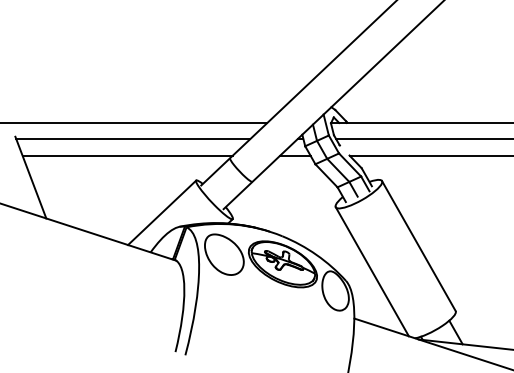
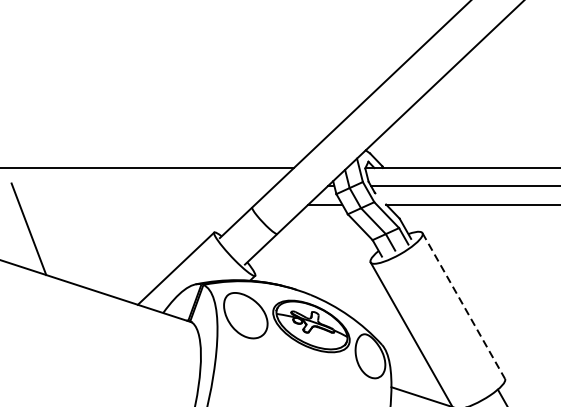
line: (133, 139) -> (143, 186), removed
line: (127, 155) -> (137, 204), removed
line: (418, 246) -> (463, 306), solid -> dashed

